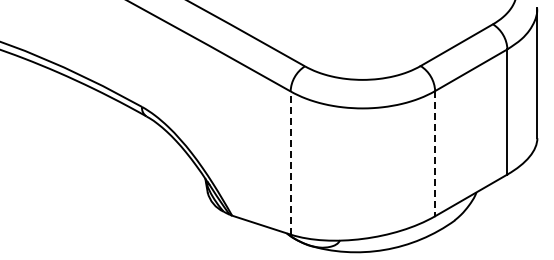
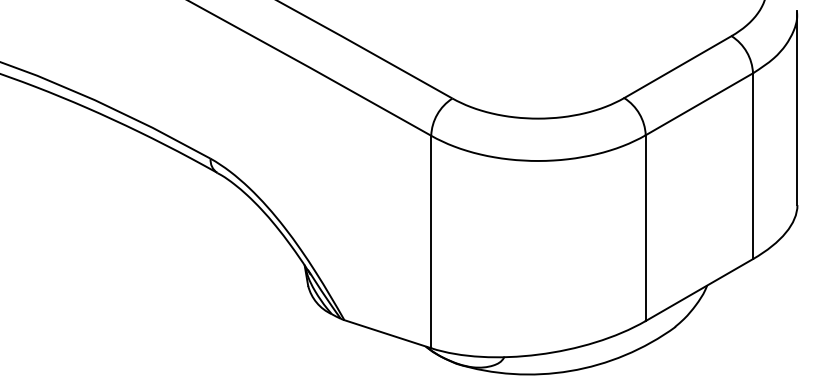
line: (435, 153) -> (646, 227), dashed -> solid
line: (290, 163) -> (431, 242), dashed -> solid

